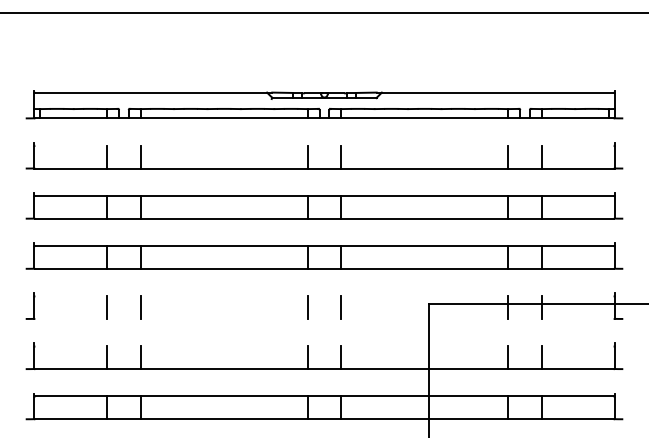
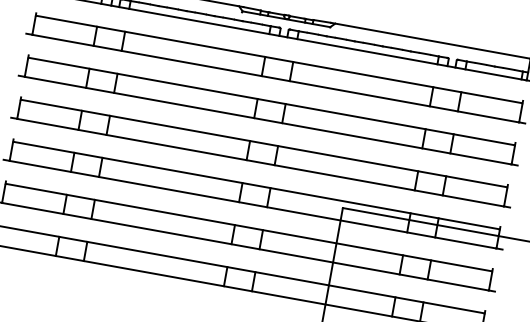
line: (324, 145) -> (279, 59), added
line: (324, 296) -> (256, 185), added
line: (324, 319) -> (253, 205), added
line: (324, 346) -> (248, 227), added

